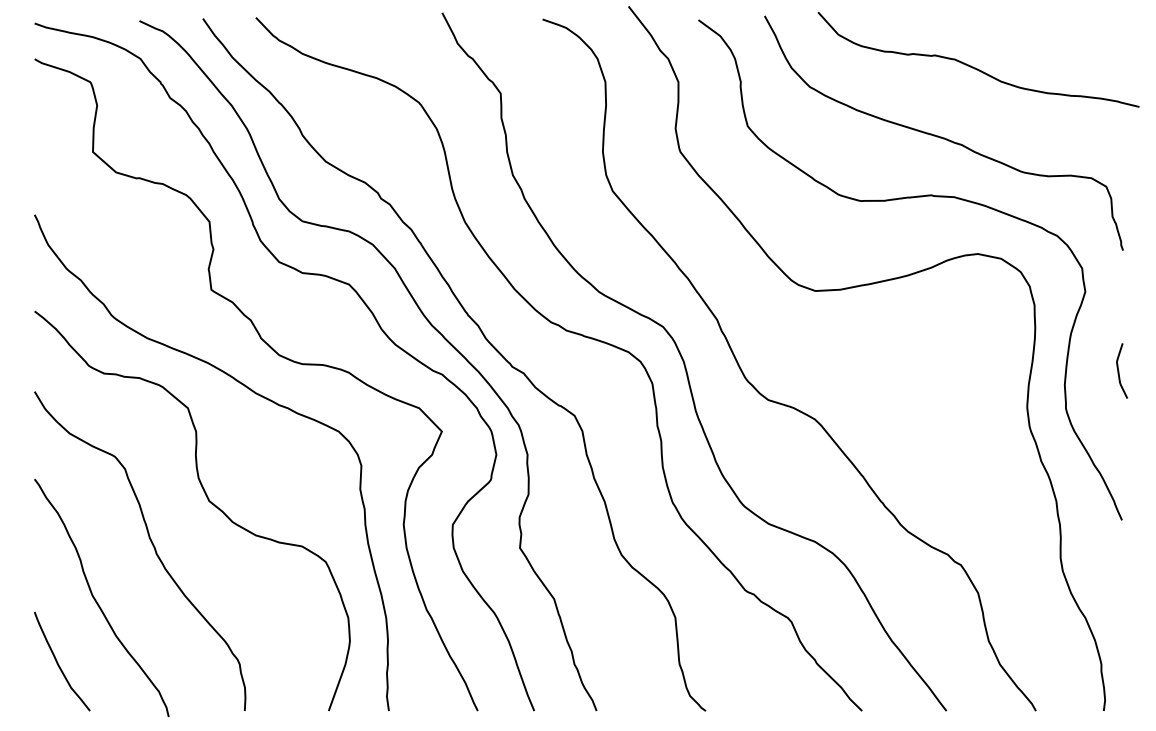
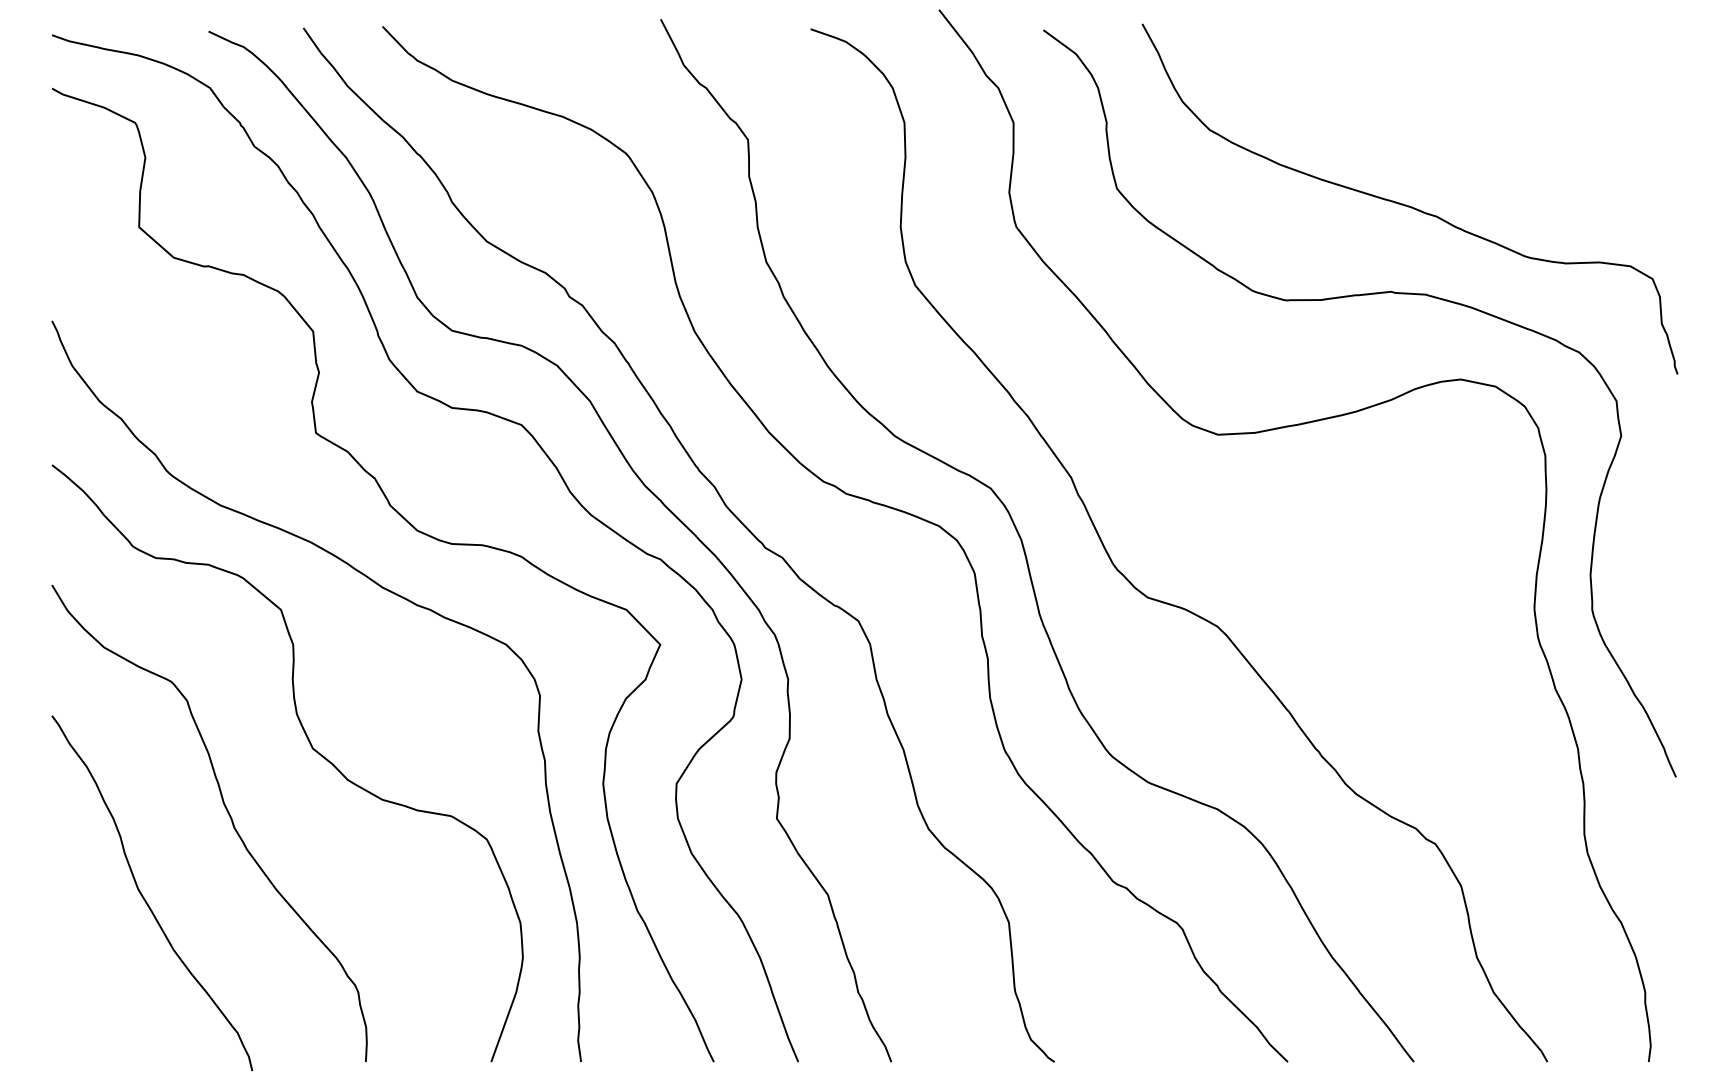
curve: (975, 67) -> (1457, 100), removed
curve: (1119, 370) -> (1672, 553), removed
curve: (58, 662) -> (87, 989), removed

